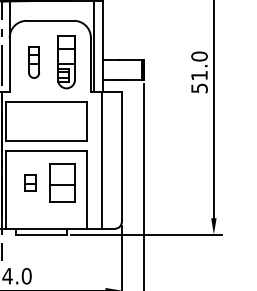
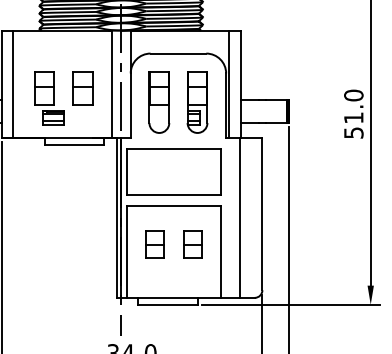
part: (34, 62) -> (159, 102), size x1.67
part: (29, 183) -> (154, 244), size x1.43
part: (62, 183) -> (192, 244), size x0.62

